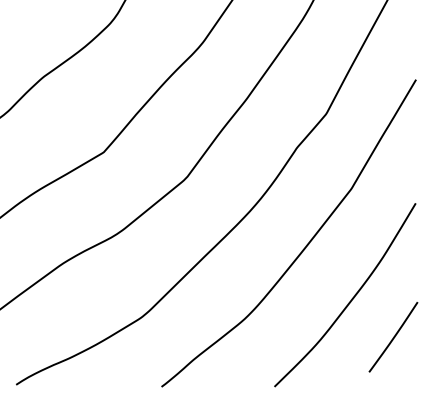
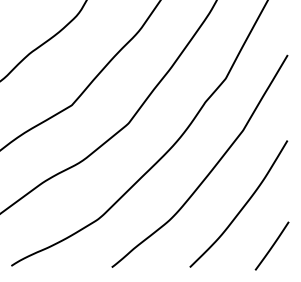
line: (393, 336) -> (272, 245), moved

